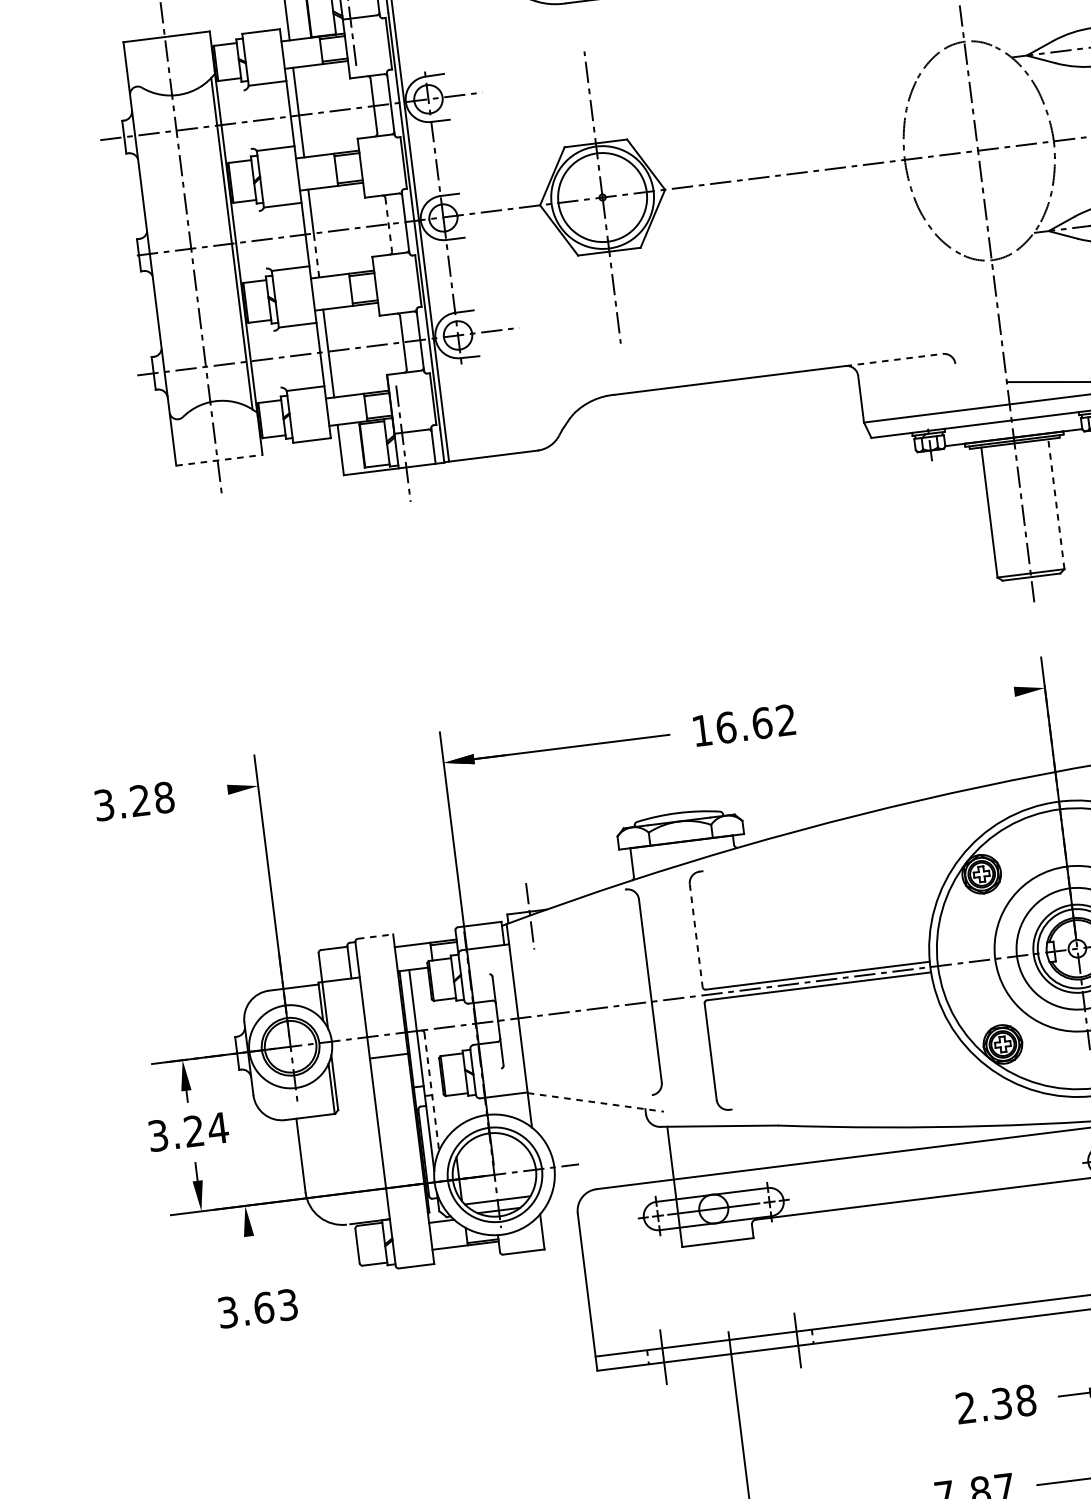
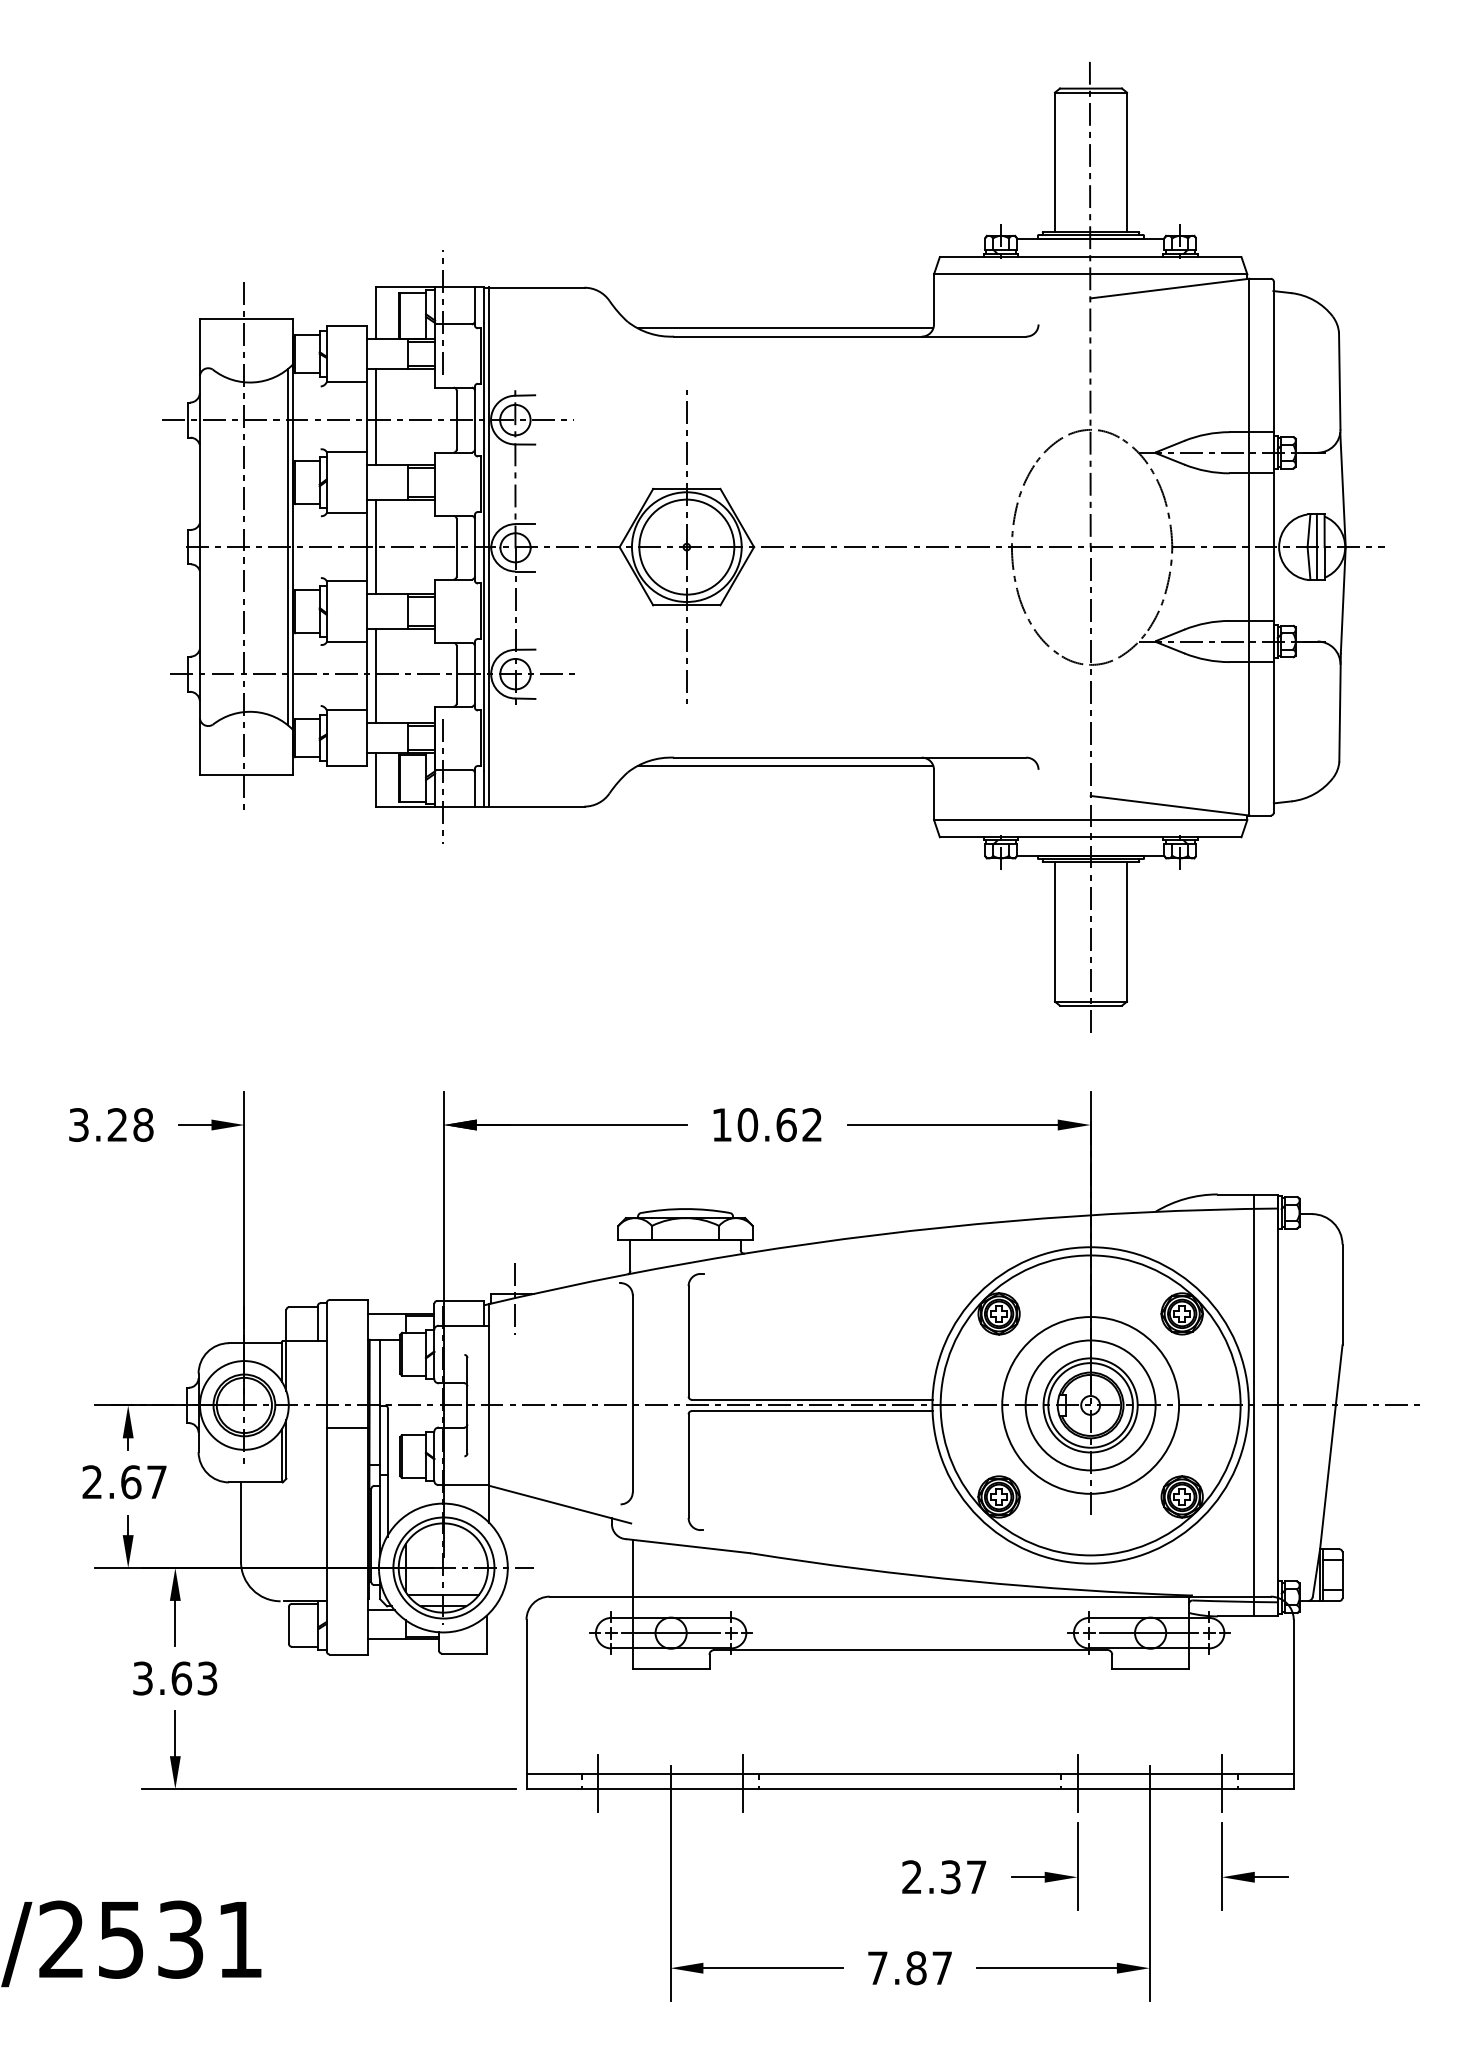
line: (388, 224) -> (456, 547), dashed -> solid
line: (316, 255) -> (376, 570), dashed -> solid
line: (894, 359) -> (974, 757), dashed -> solid
line: (719, 389) -> (785, 765), added
line: (219, 459) -> (246, 774), dashed -> solid
line: (1055, 503) -> (1126, 931), dashed -> solid
line: (916, 704) -> (952, 1125), added
text: (725, 727) -> (747, 1124), 16.62 -> 10.62
line: (211, 792) -> (194, 1125), added
line: (696, 935) -> (688, 1341), dashed -> solid
line: (375, 936) -> (348, 1299), dashed -> solid
line: (431, 1093) -> (387, 1473), dashed -> solid
line: (596, 1102) -> (560, 1504), dashed -> solid
text: (188, 1132) -> (124, 1482), 3.24 -> 2.67
line: (251, 1256) -> (175, 1622), added
part: (413, 1393) -> (328, 1788), added
text: (1025, 1400) -> (976, 1877), 2.38 -> 2.37

